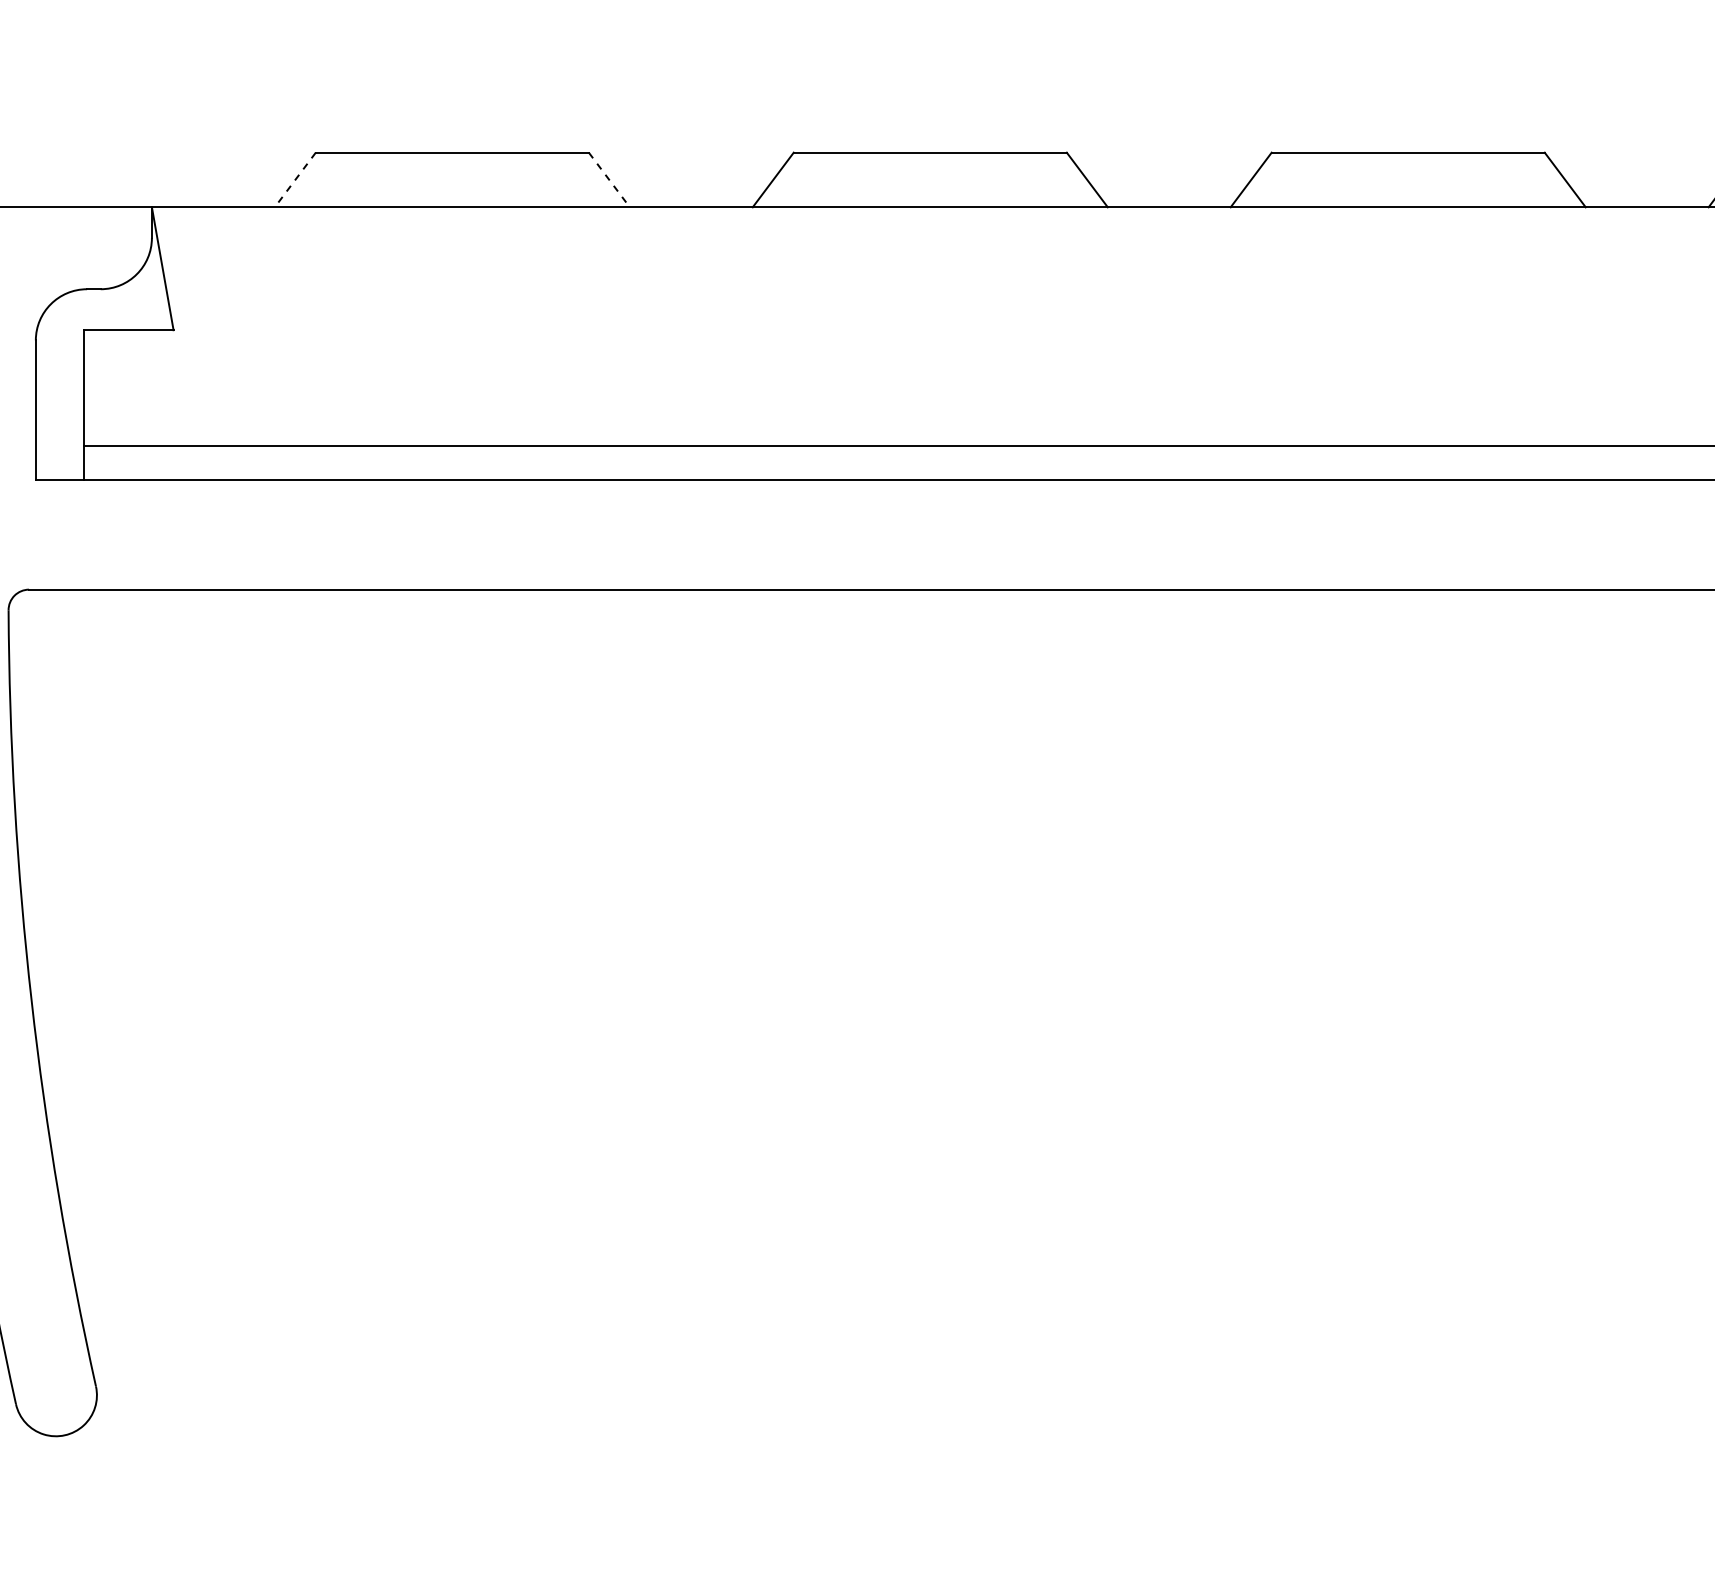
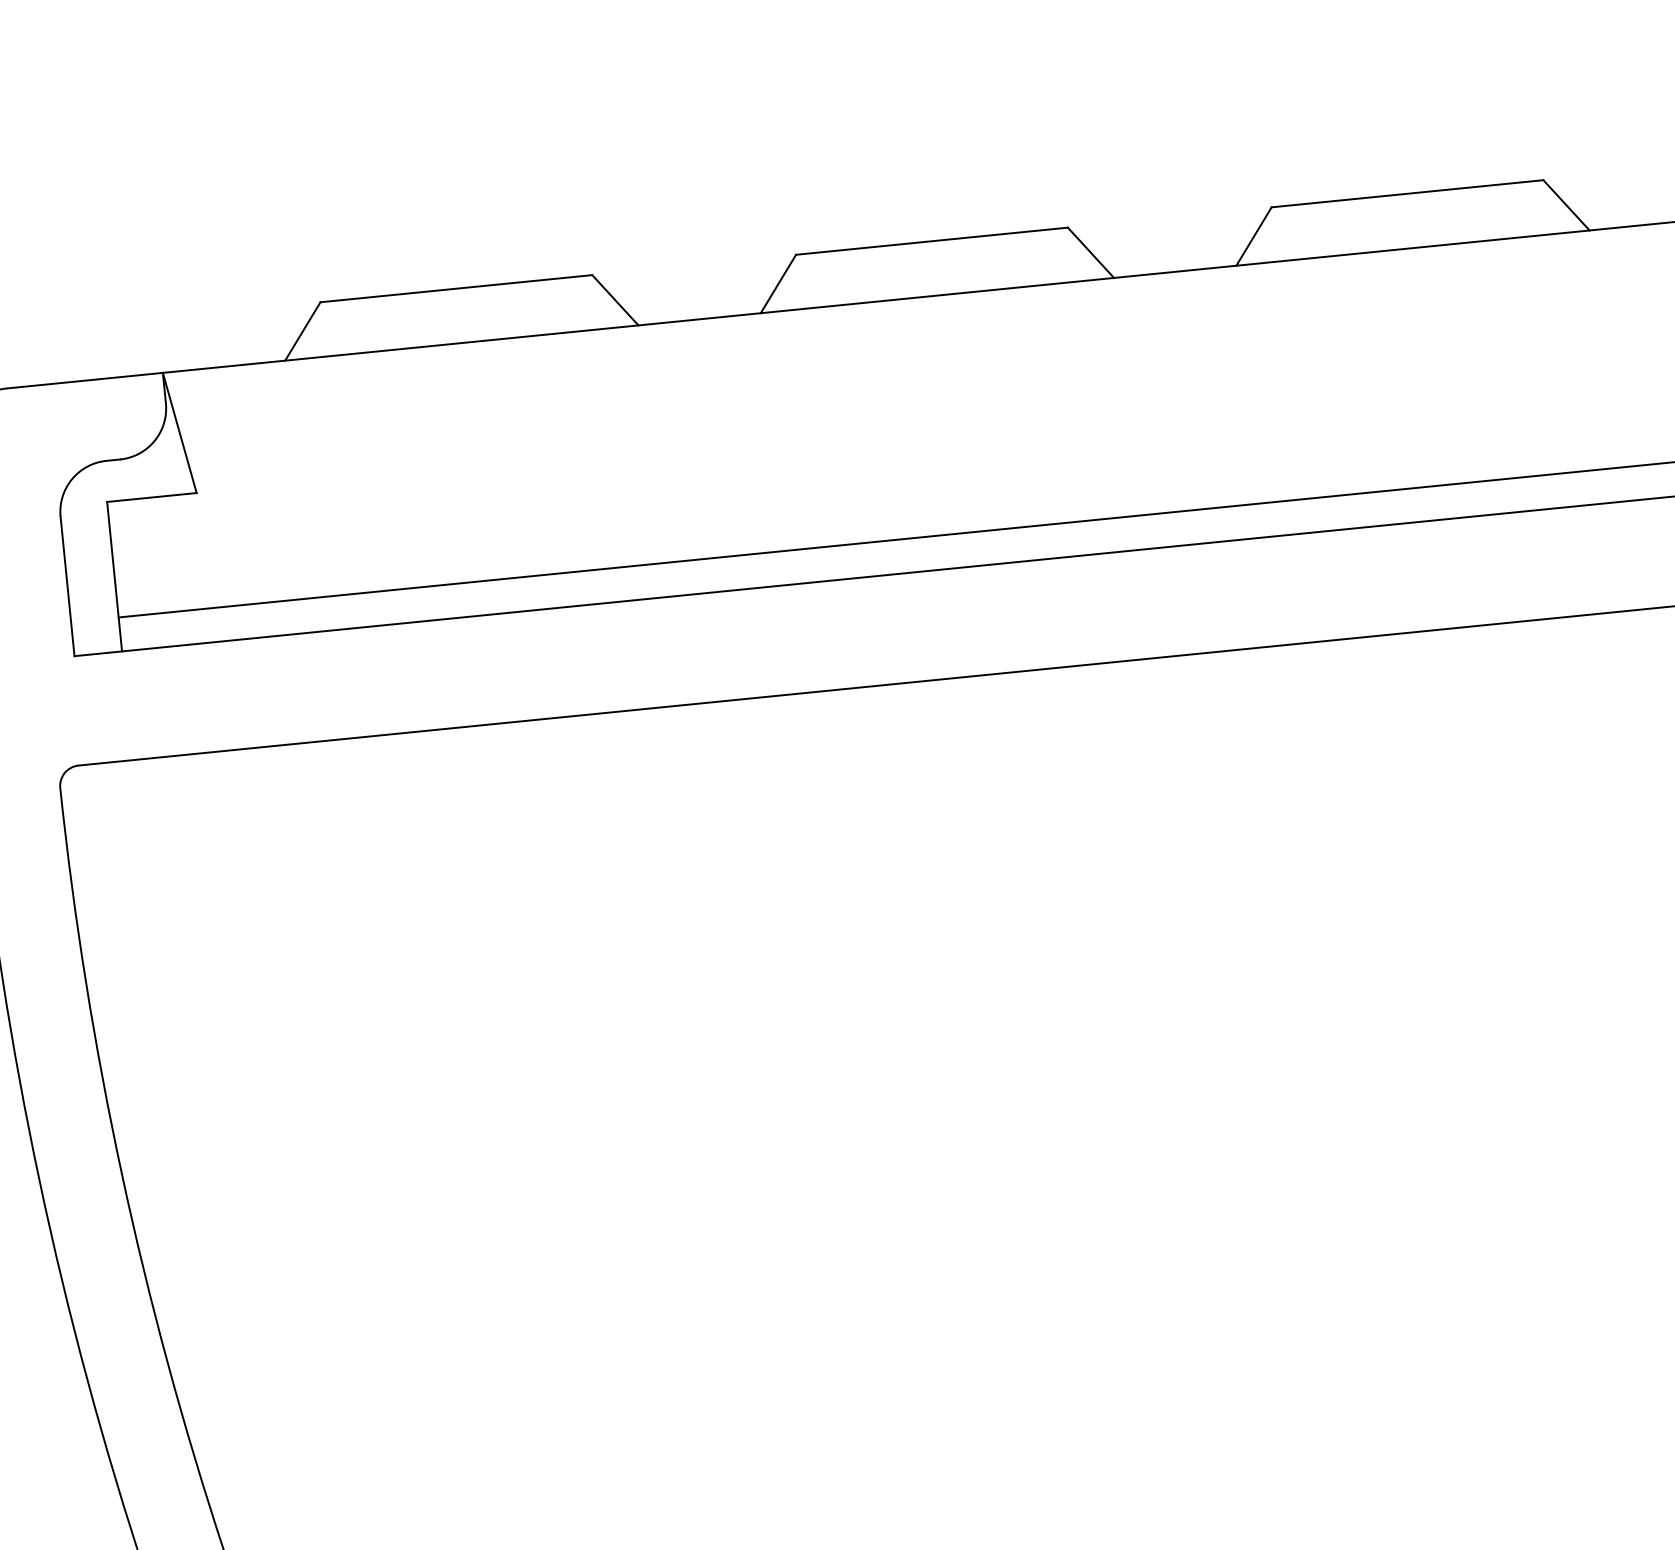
line: (295, 180) -> (303, 331), dashed -> solid
line: (609, 180) -> (615, 300), dashed -> solid

